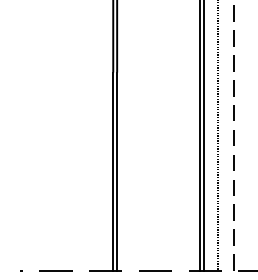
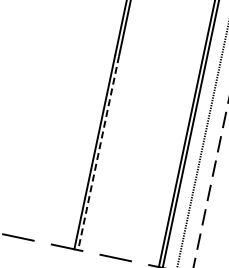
line: (117, 172) -> (98, 154), solid -> dashed

